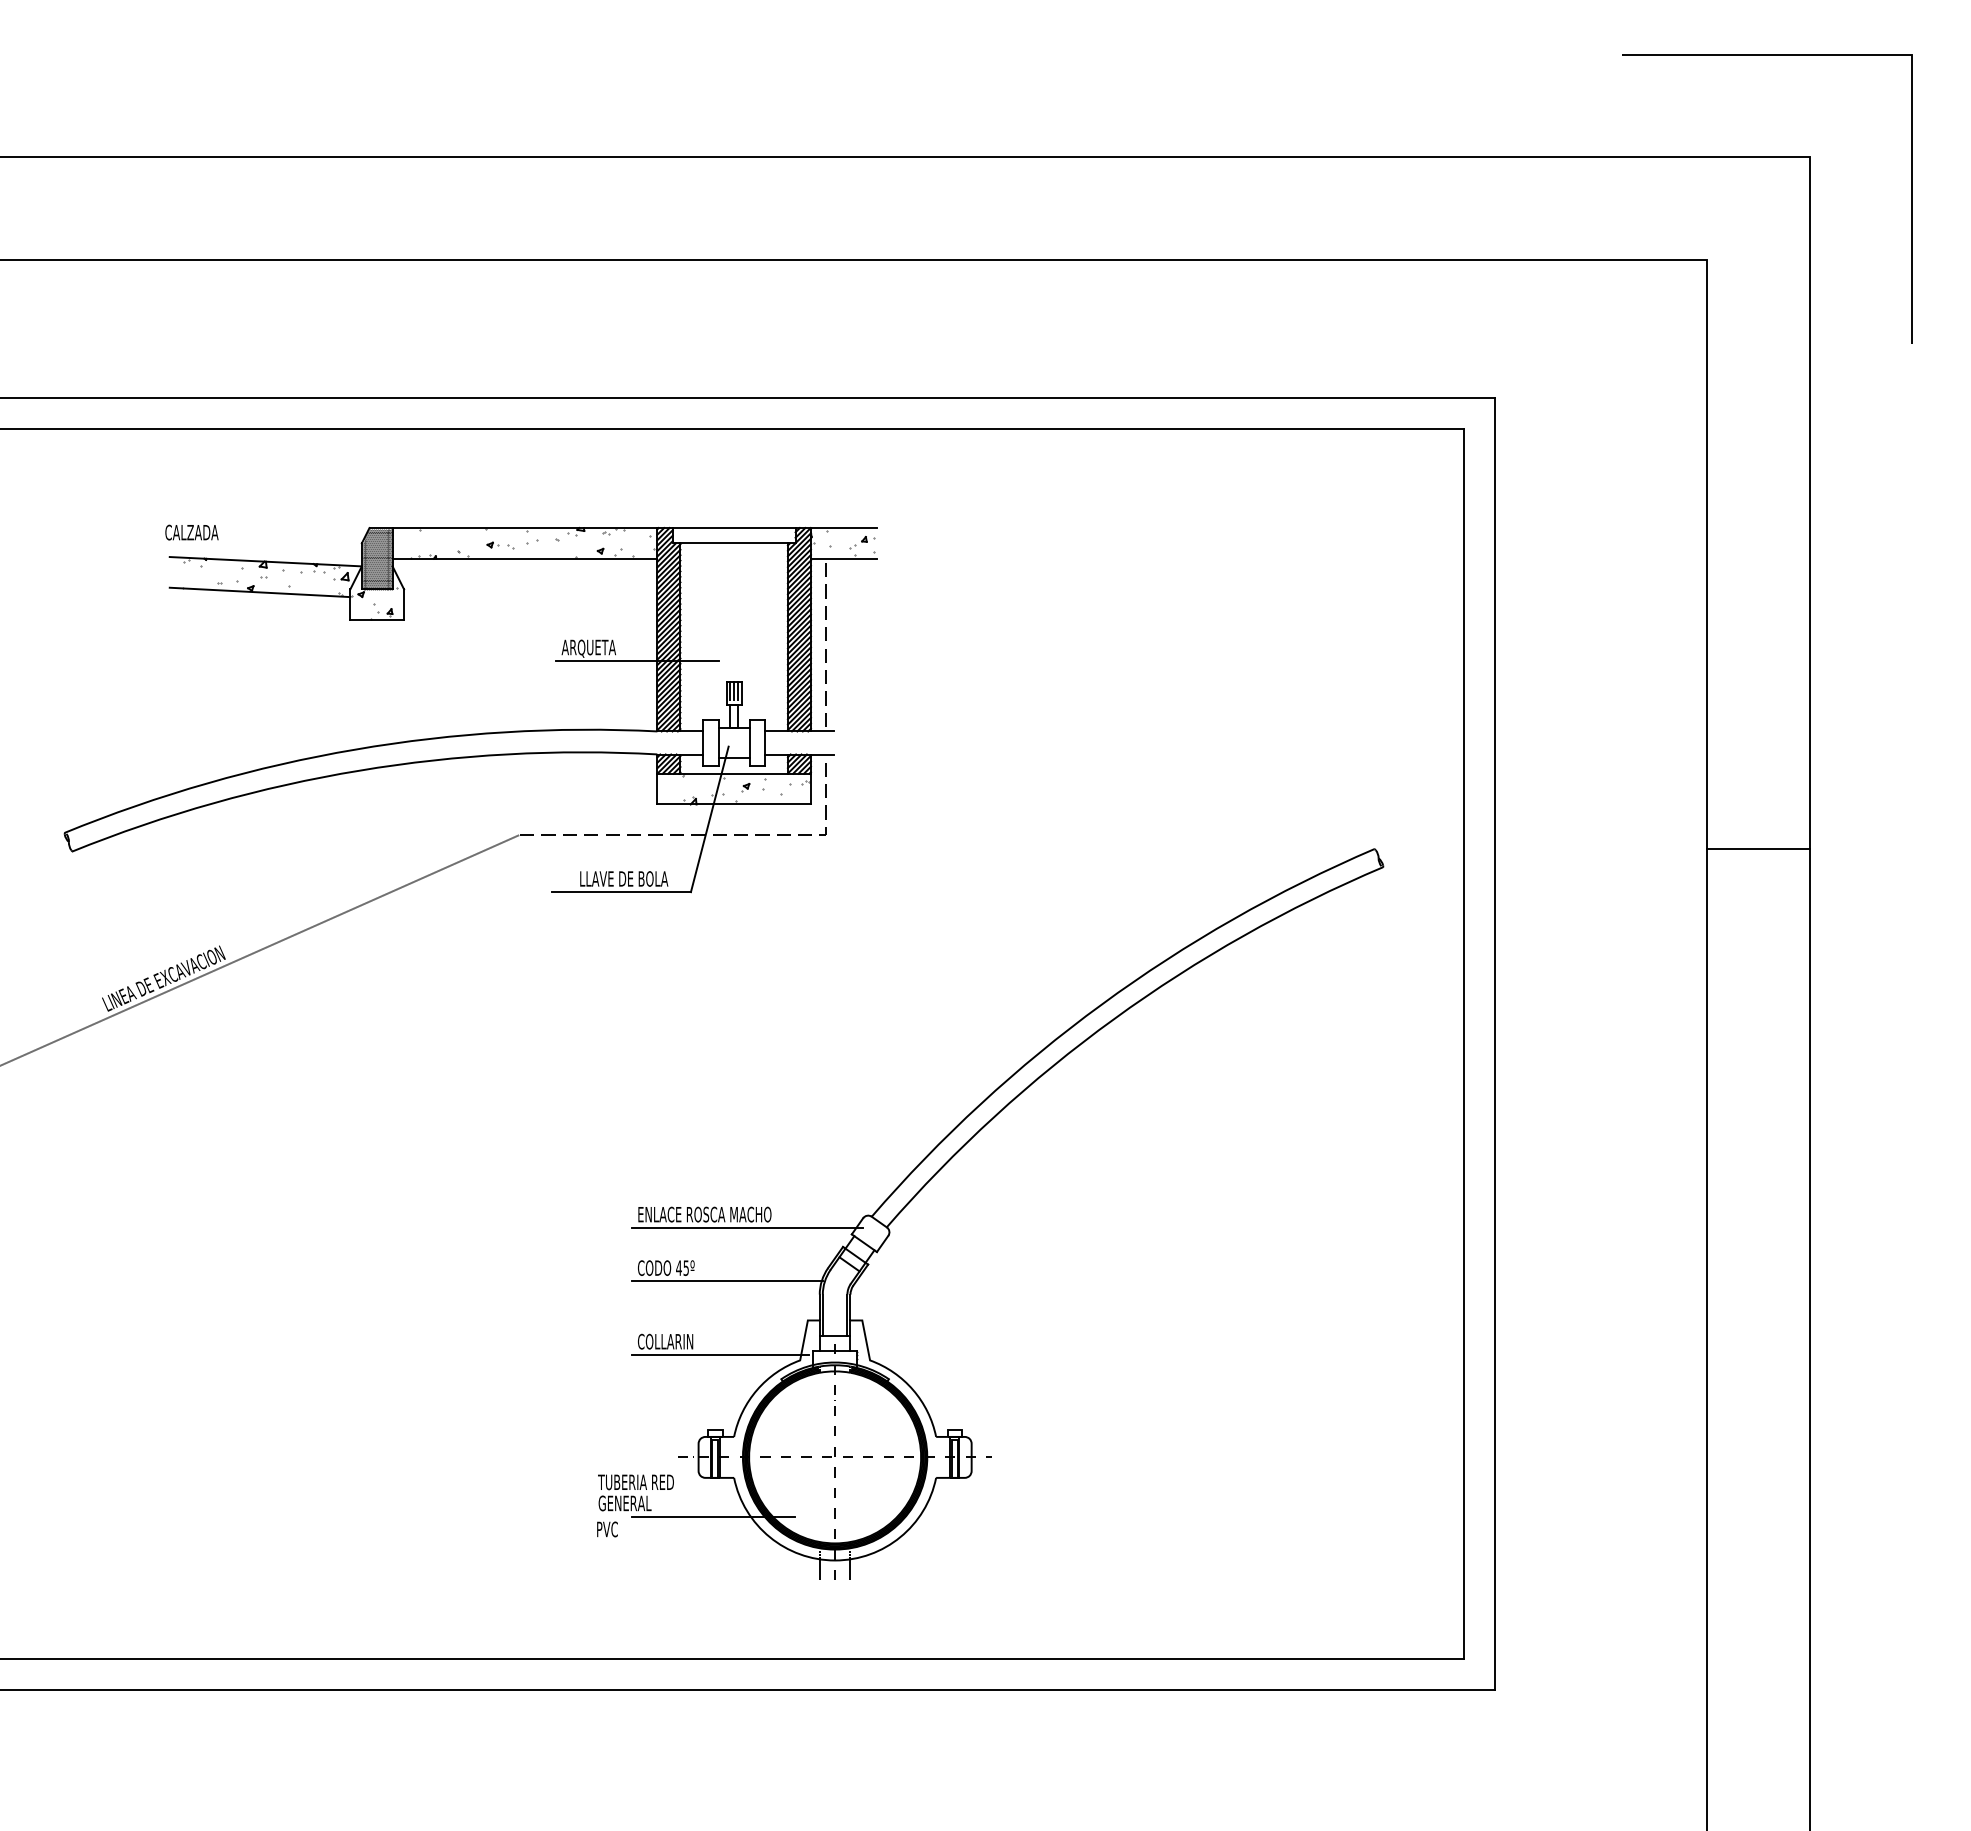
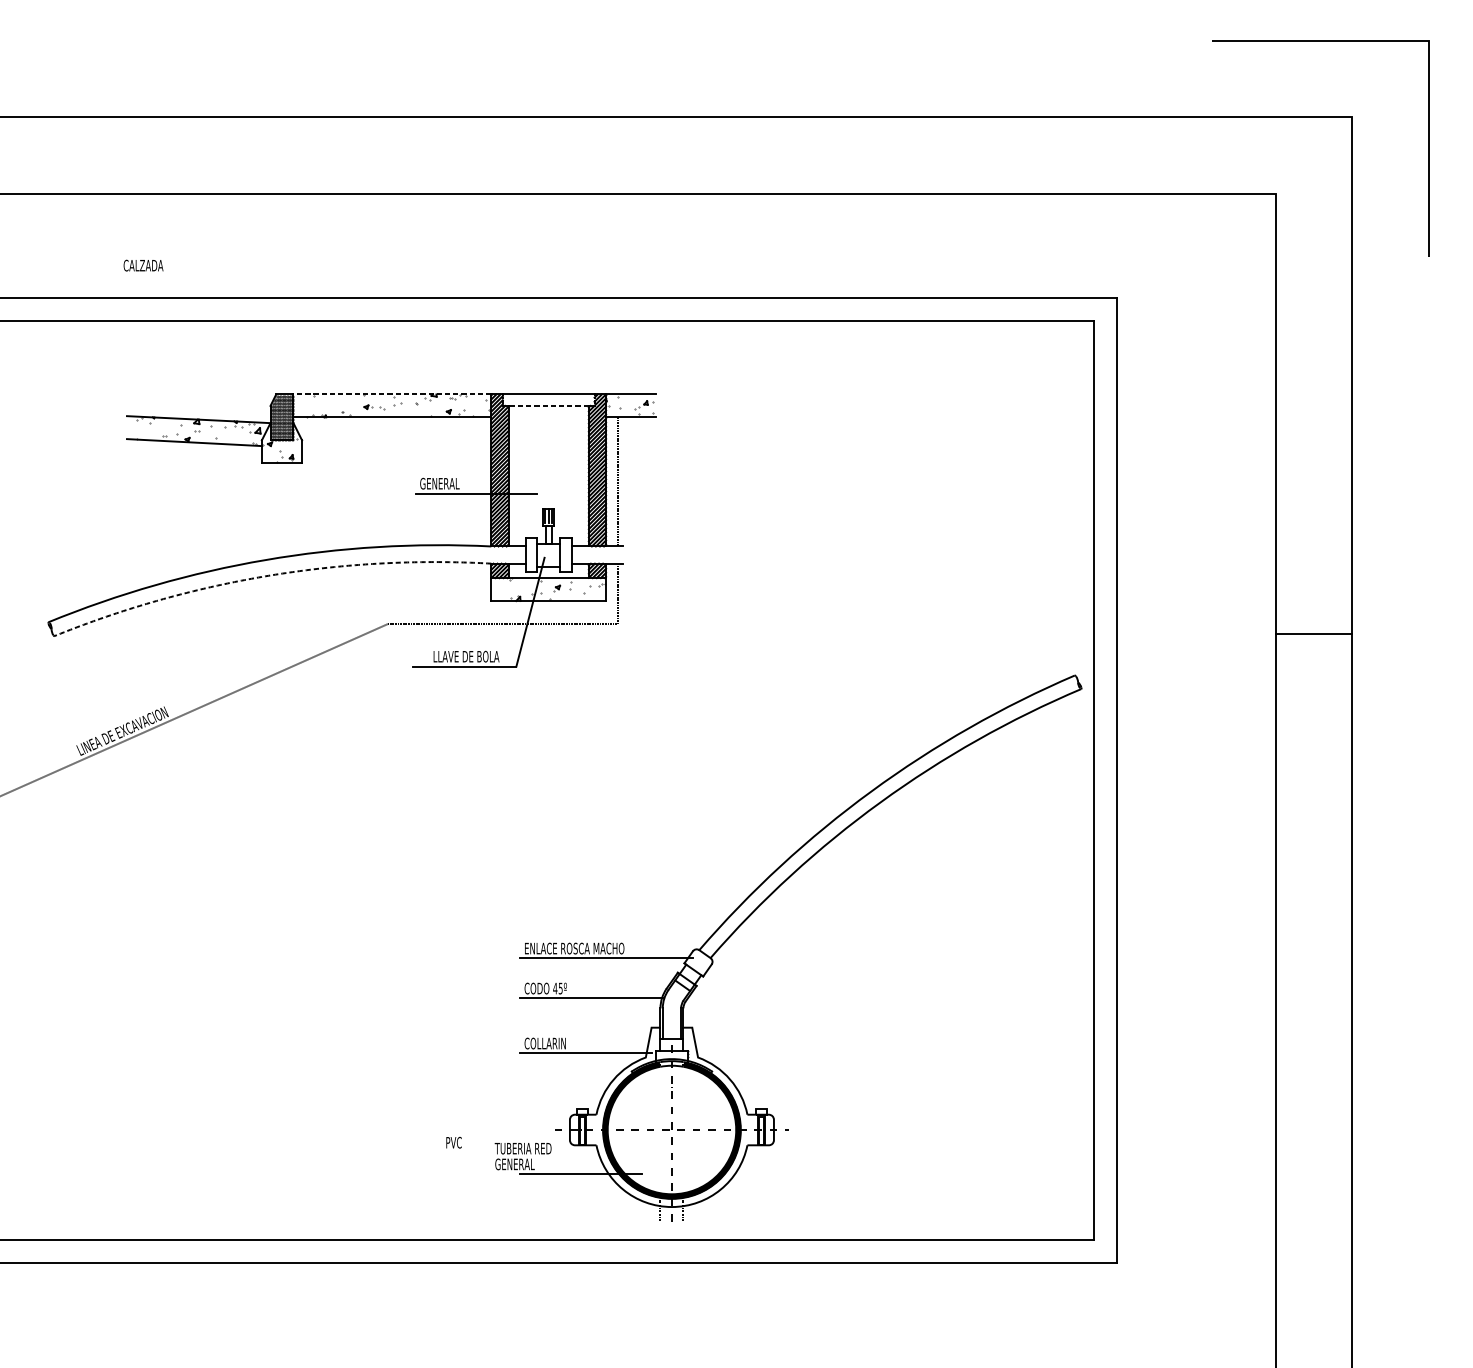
line: (524, 528) -> (392, 394), solid -> dashed
text: (191, 532) -> (143, 265), moved
line: (734, 543) -> (548, 406), solid -> dashed
text: (588, 648) -> (439, 484), ARQUETA -> GENERAL
arc: (359, 770) -> (268, 575), solid -> dashed
part: (944, 1166) -> (753, 912), moved

